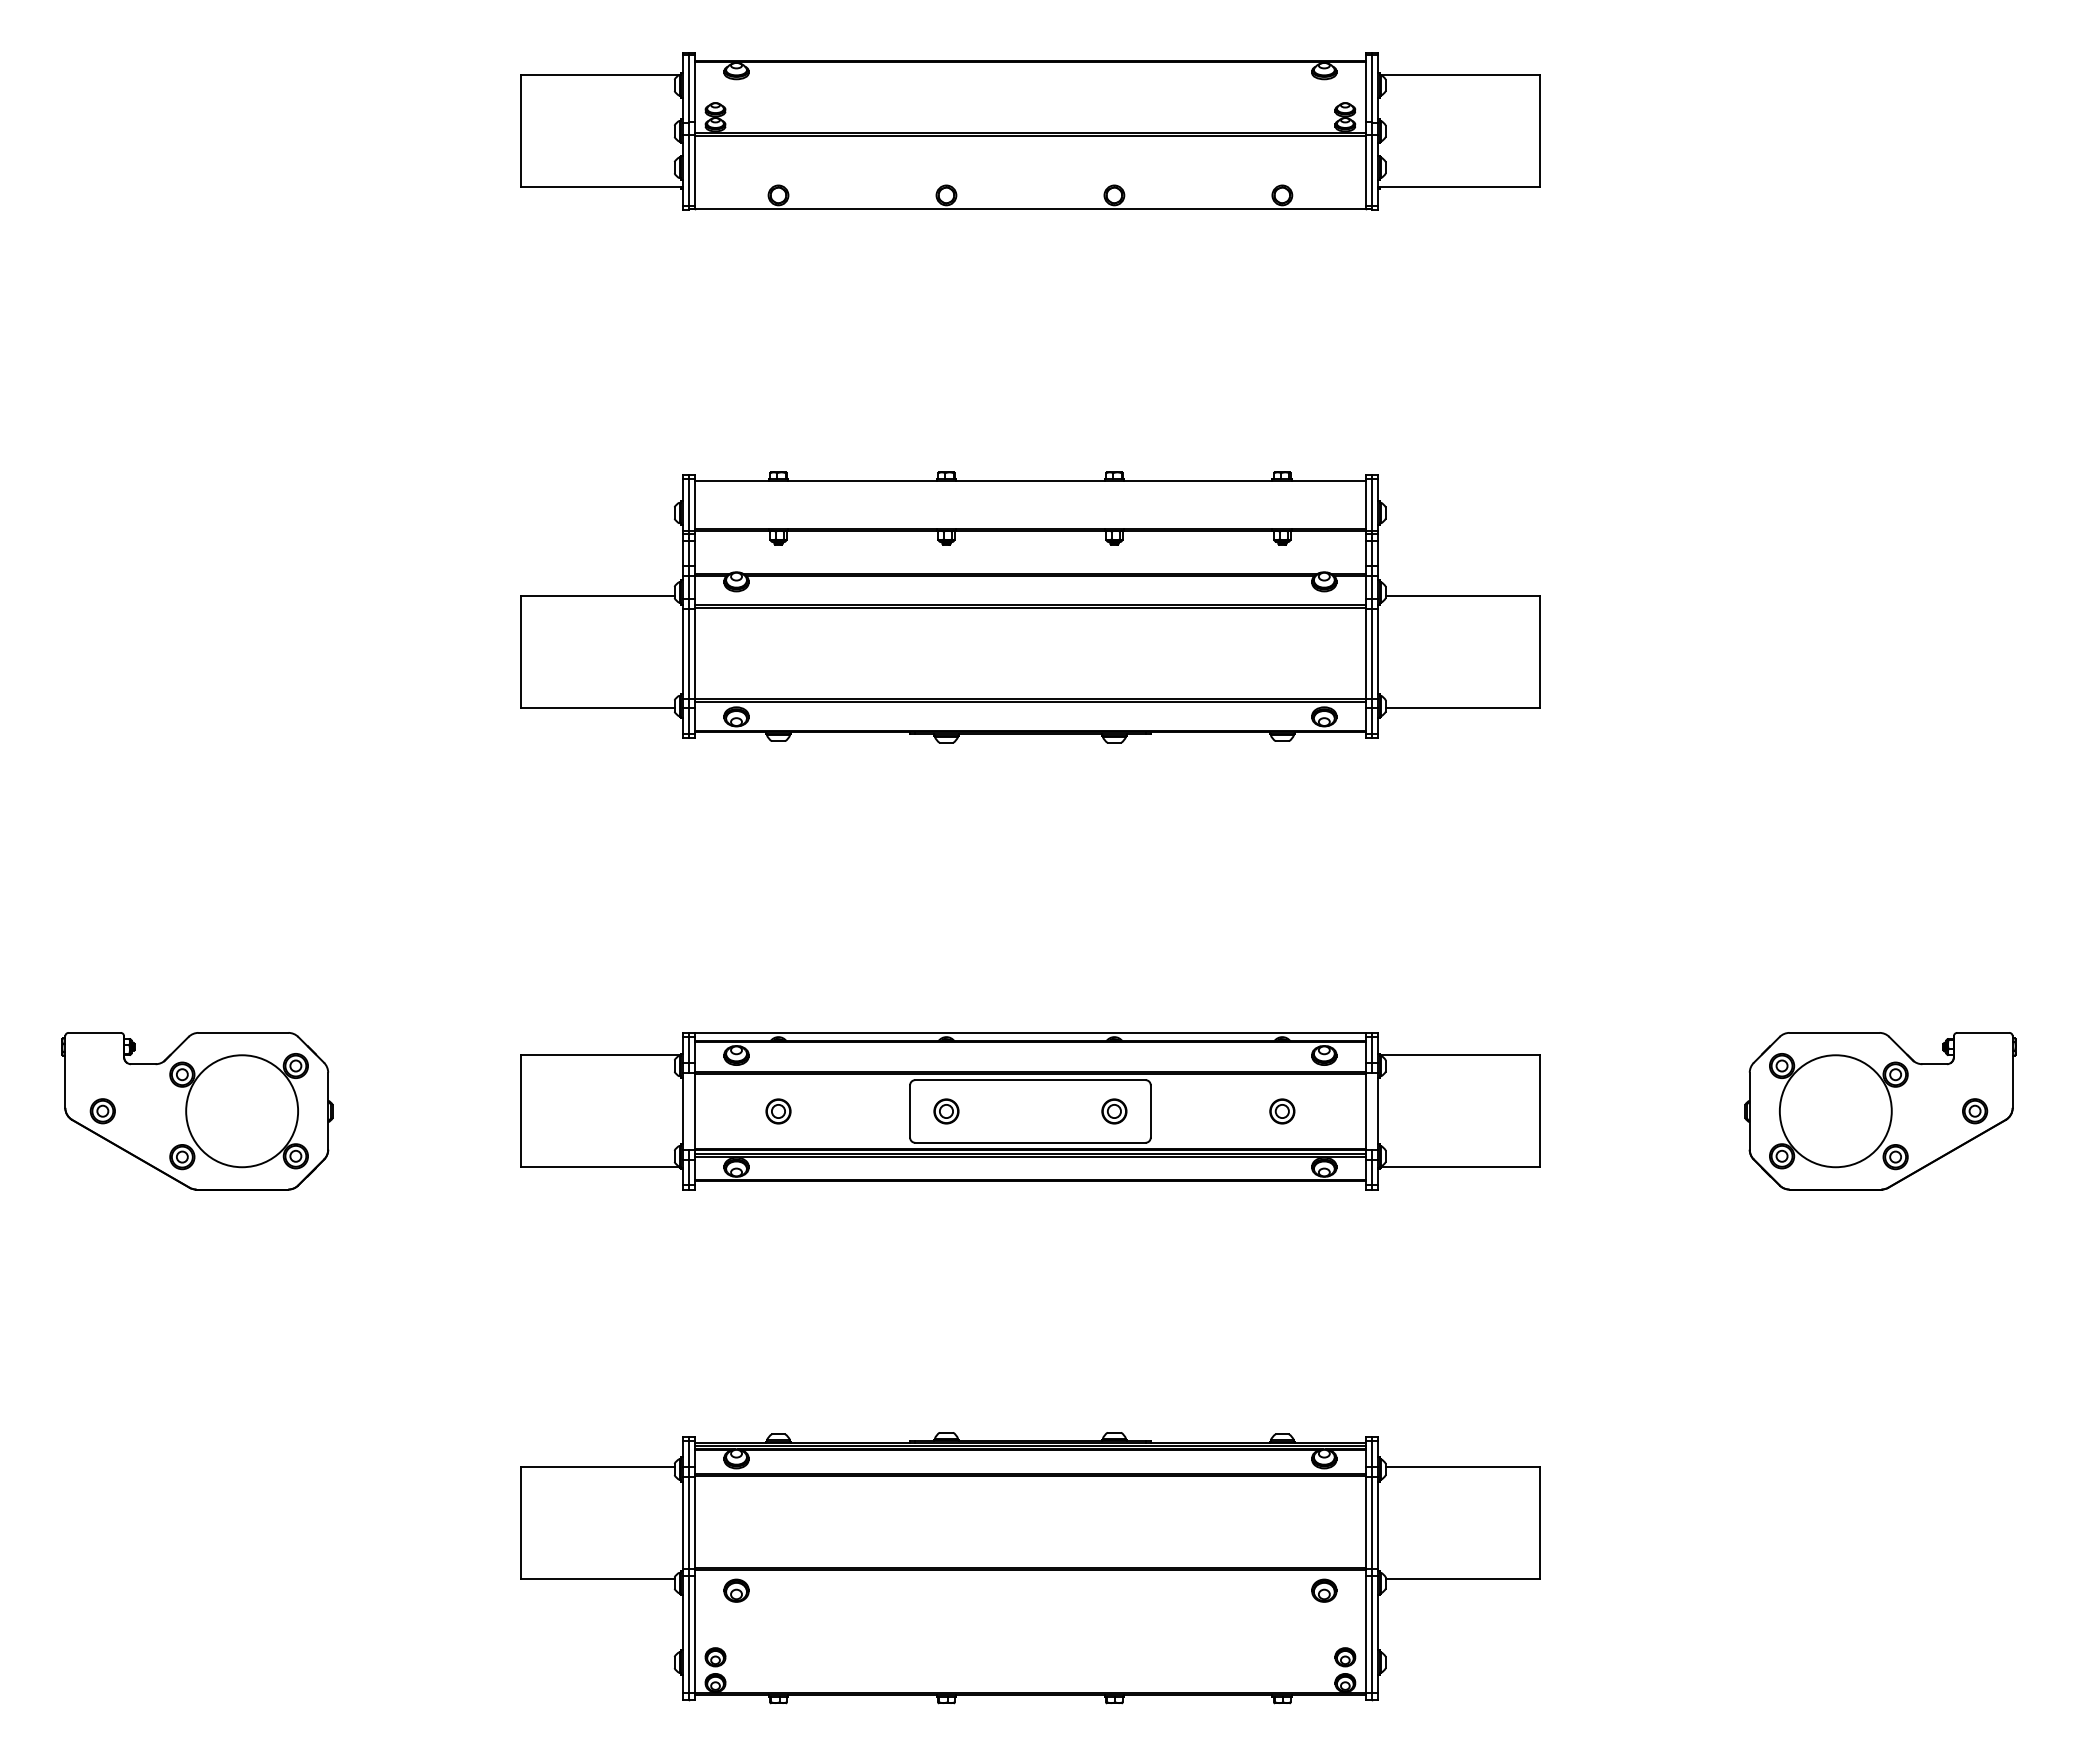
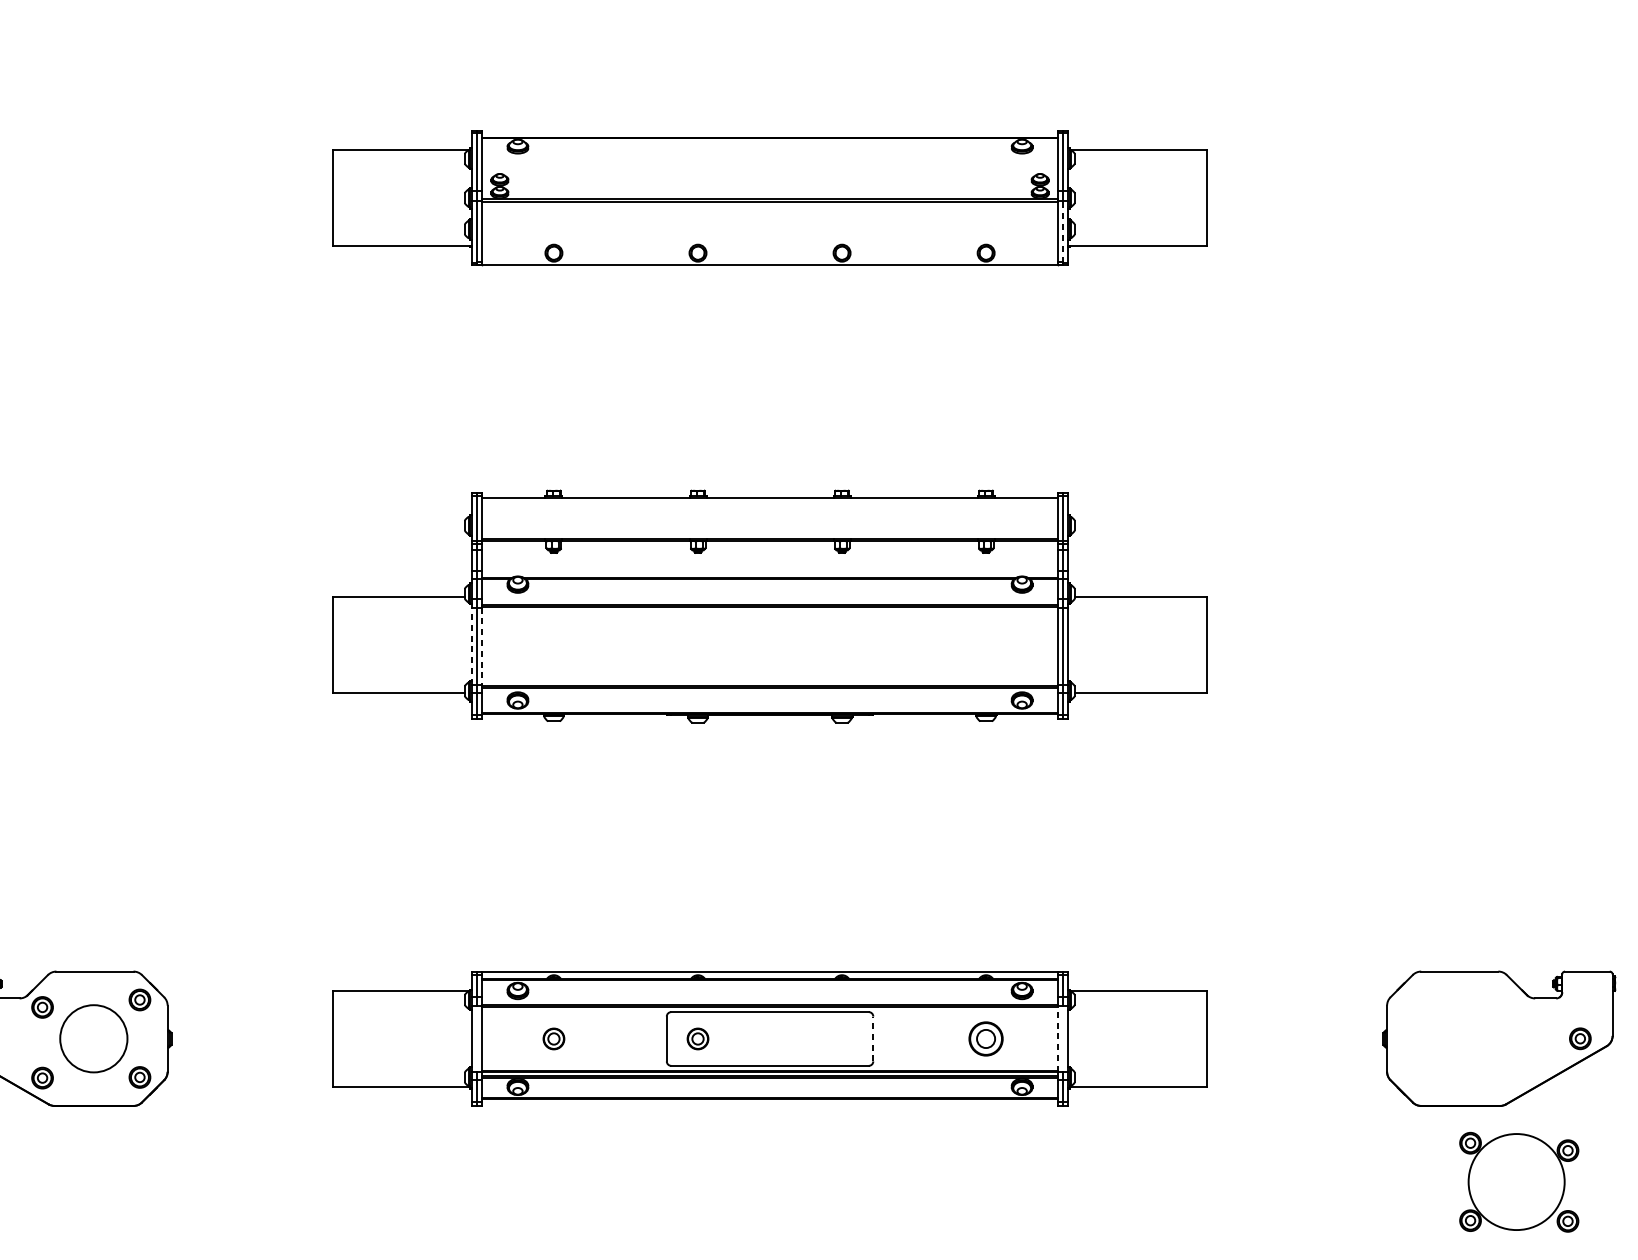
line: (1371, 170) -> (1062, 231), solid -> dashed
line: (683, 653) -> (472, 646), solid -> dashed
line: (694, 653) -> (481, 646), solid -> dashed
line: (1150, 1110) -> (873, 1038), solid -> dashed
circle: (242, 1111) -> (94, 1039), size x0.7
part: (1114, 1111) -> (842, 1039), removed
part: (1282, 1111) -> (986, 1039), size x1.6
line: (1366, 1111) -> (1058, 1039), solid -> dashed
part: (1838, 1111) -> (1518, 1182), moved

